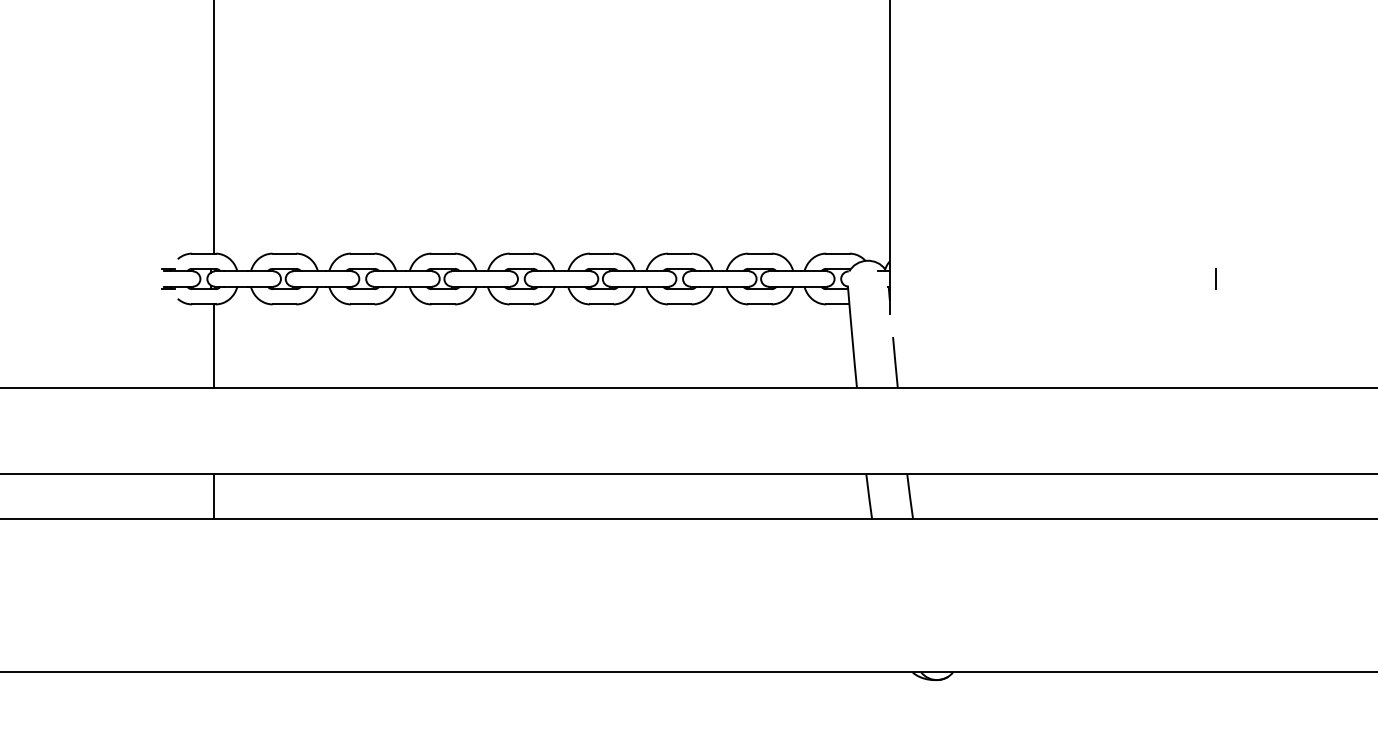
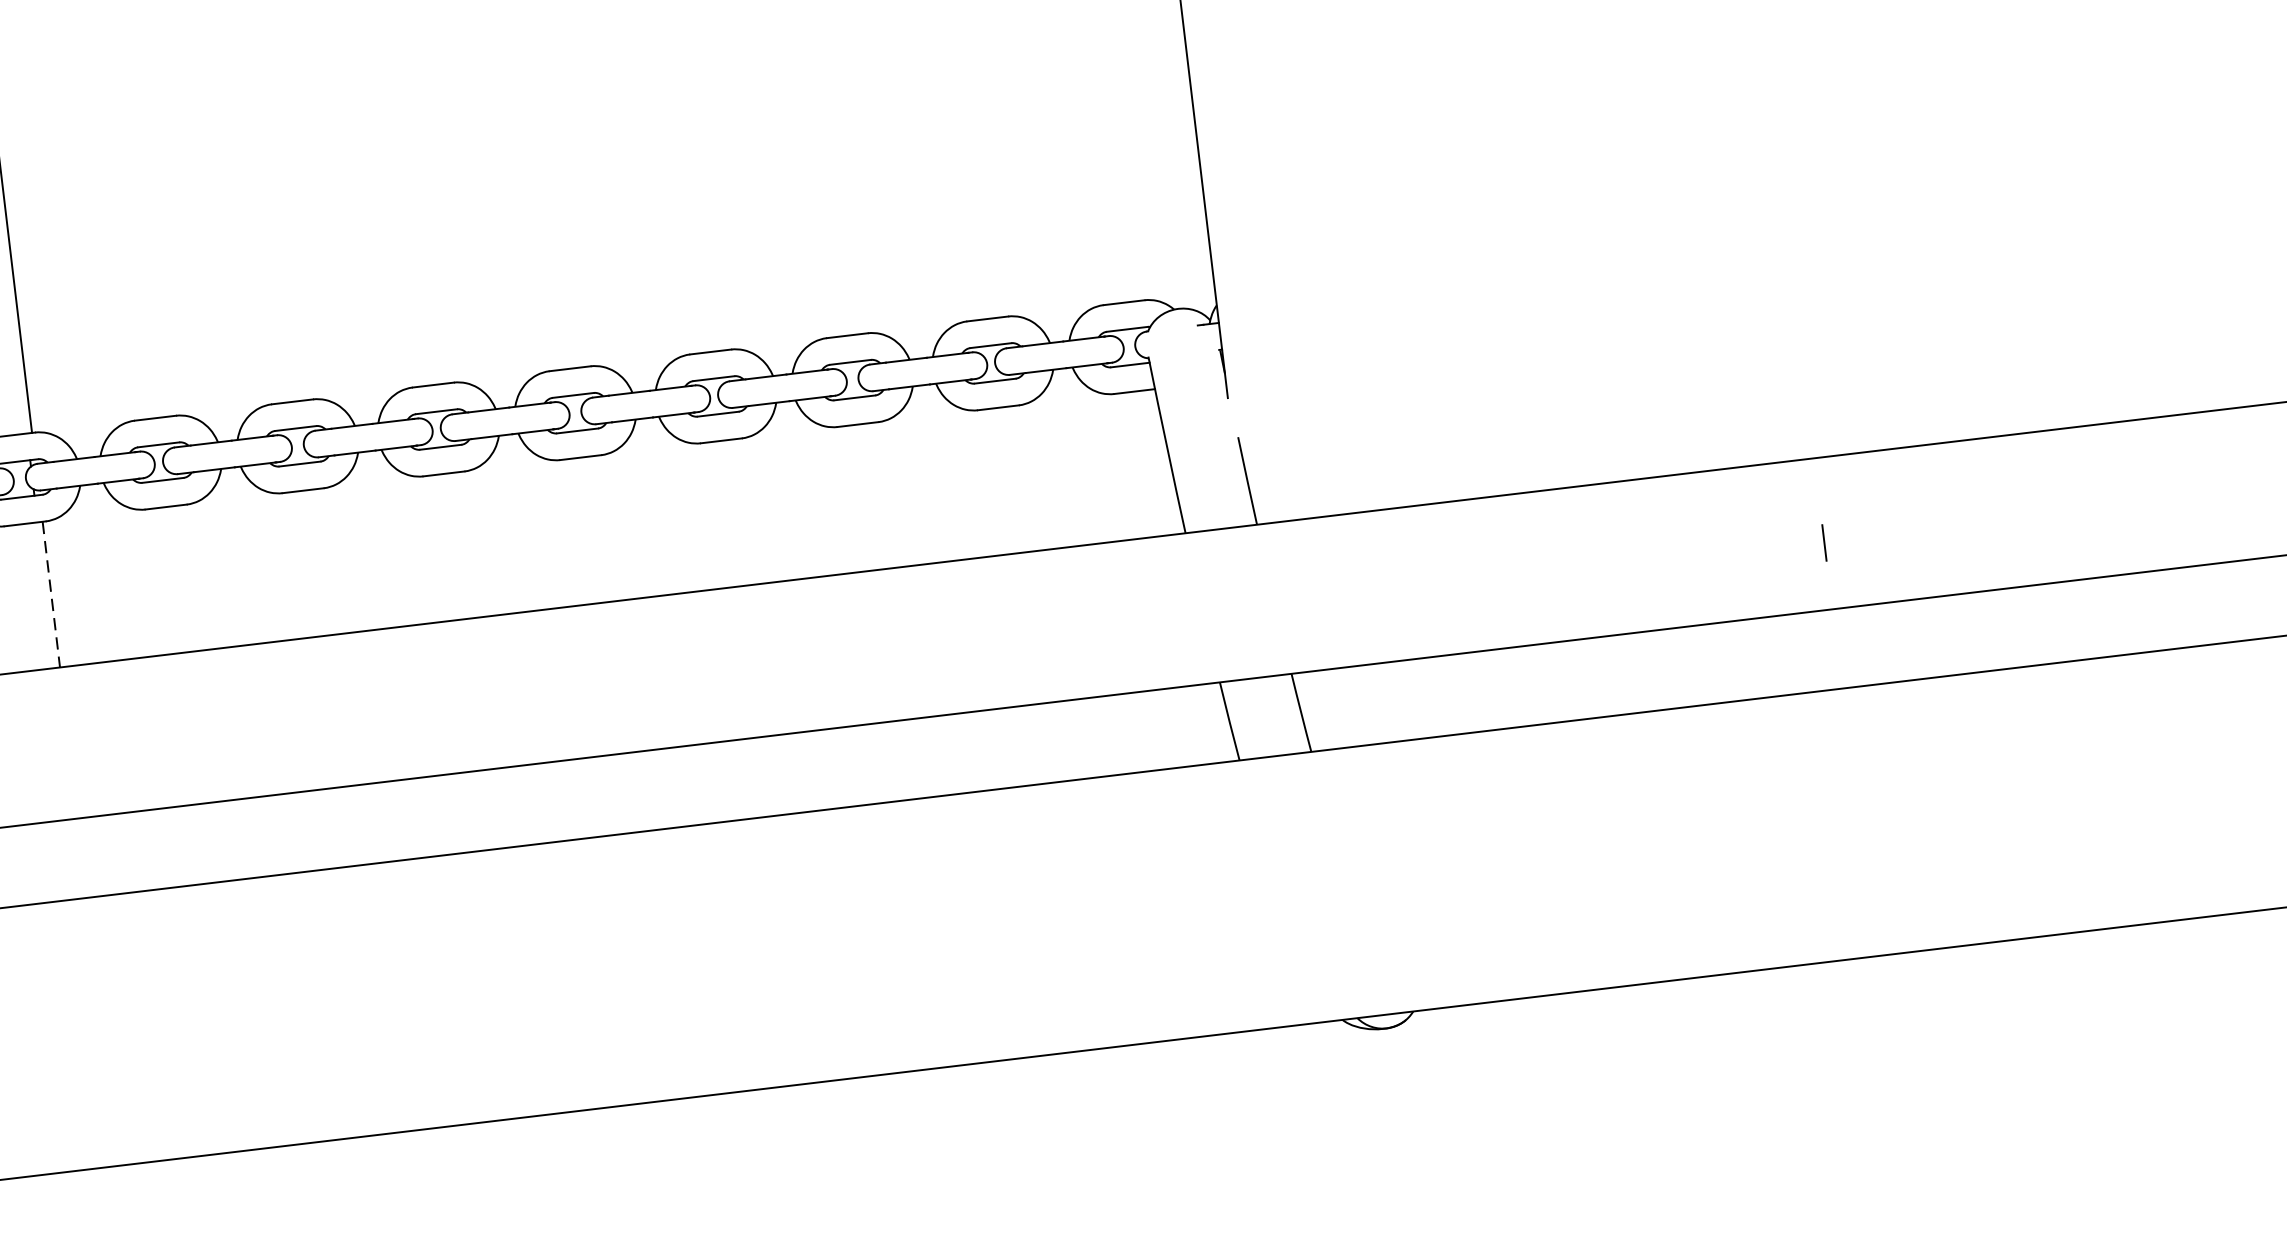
line: (1215, 278) -> (1823, 542), moved
line: (213, 346) -> (50, 595), solid -> dashed
line: (213, 496) -> (82, 858), removed

